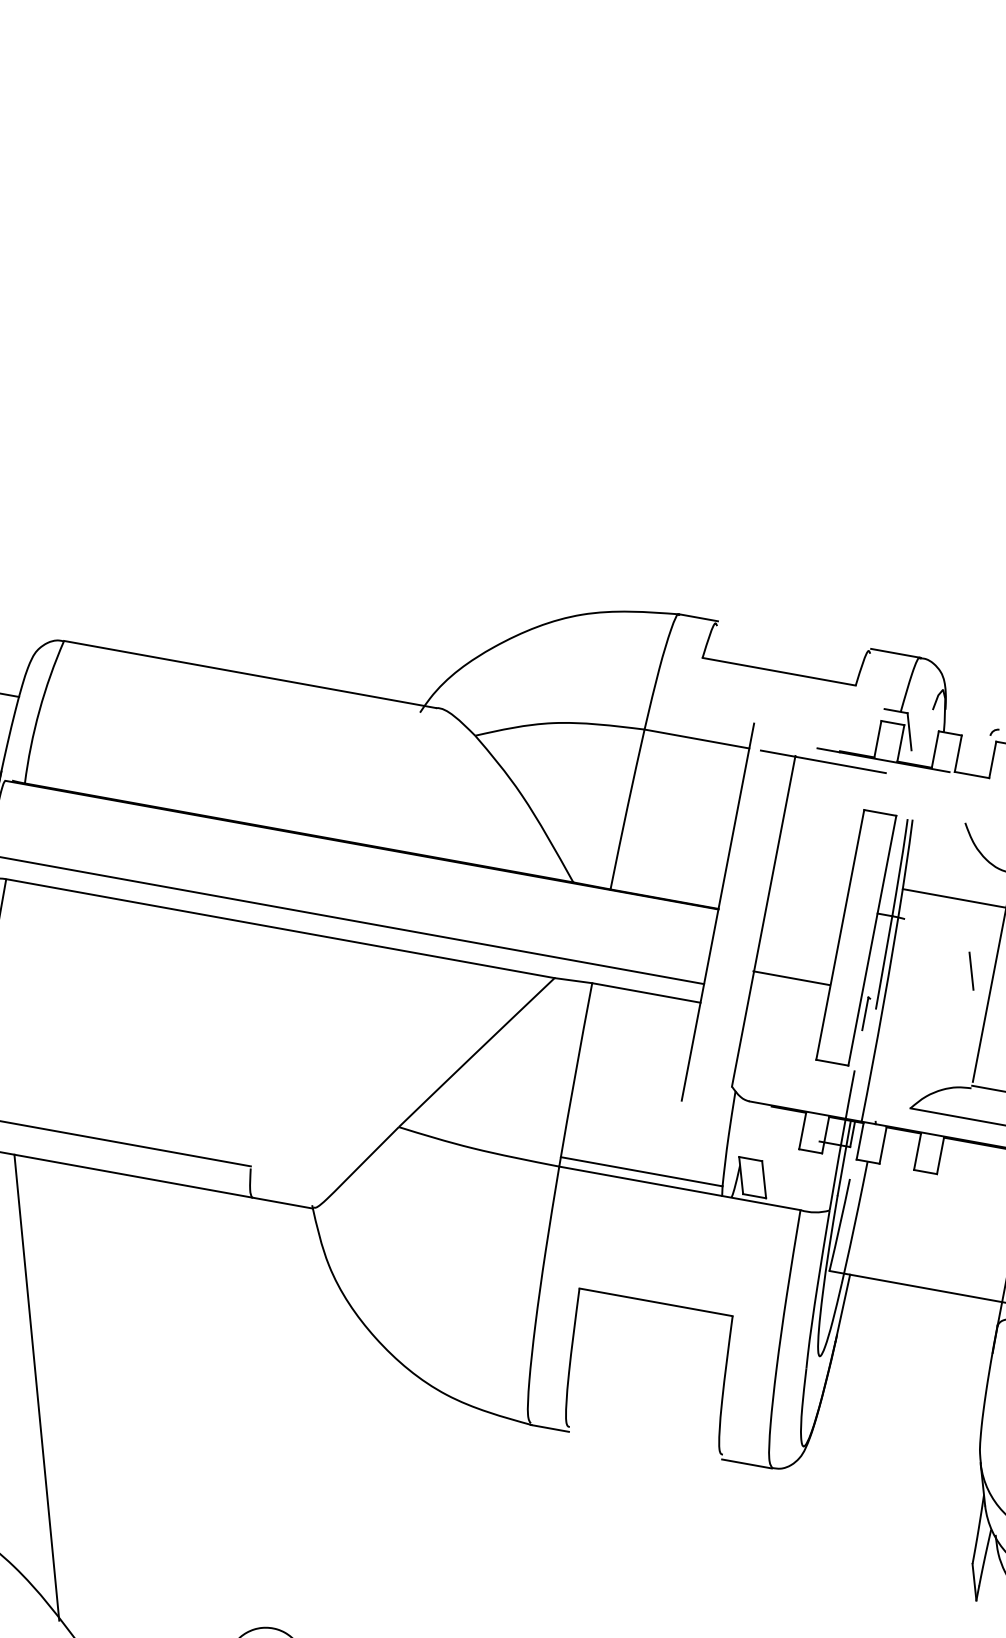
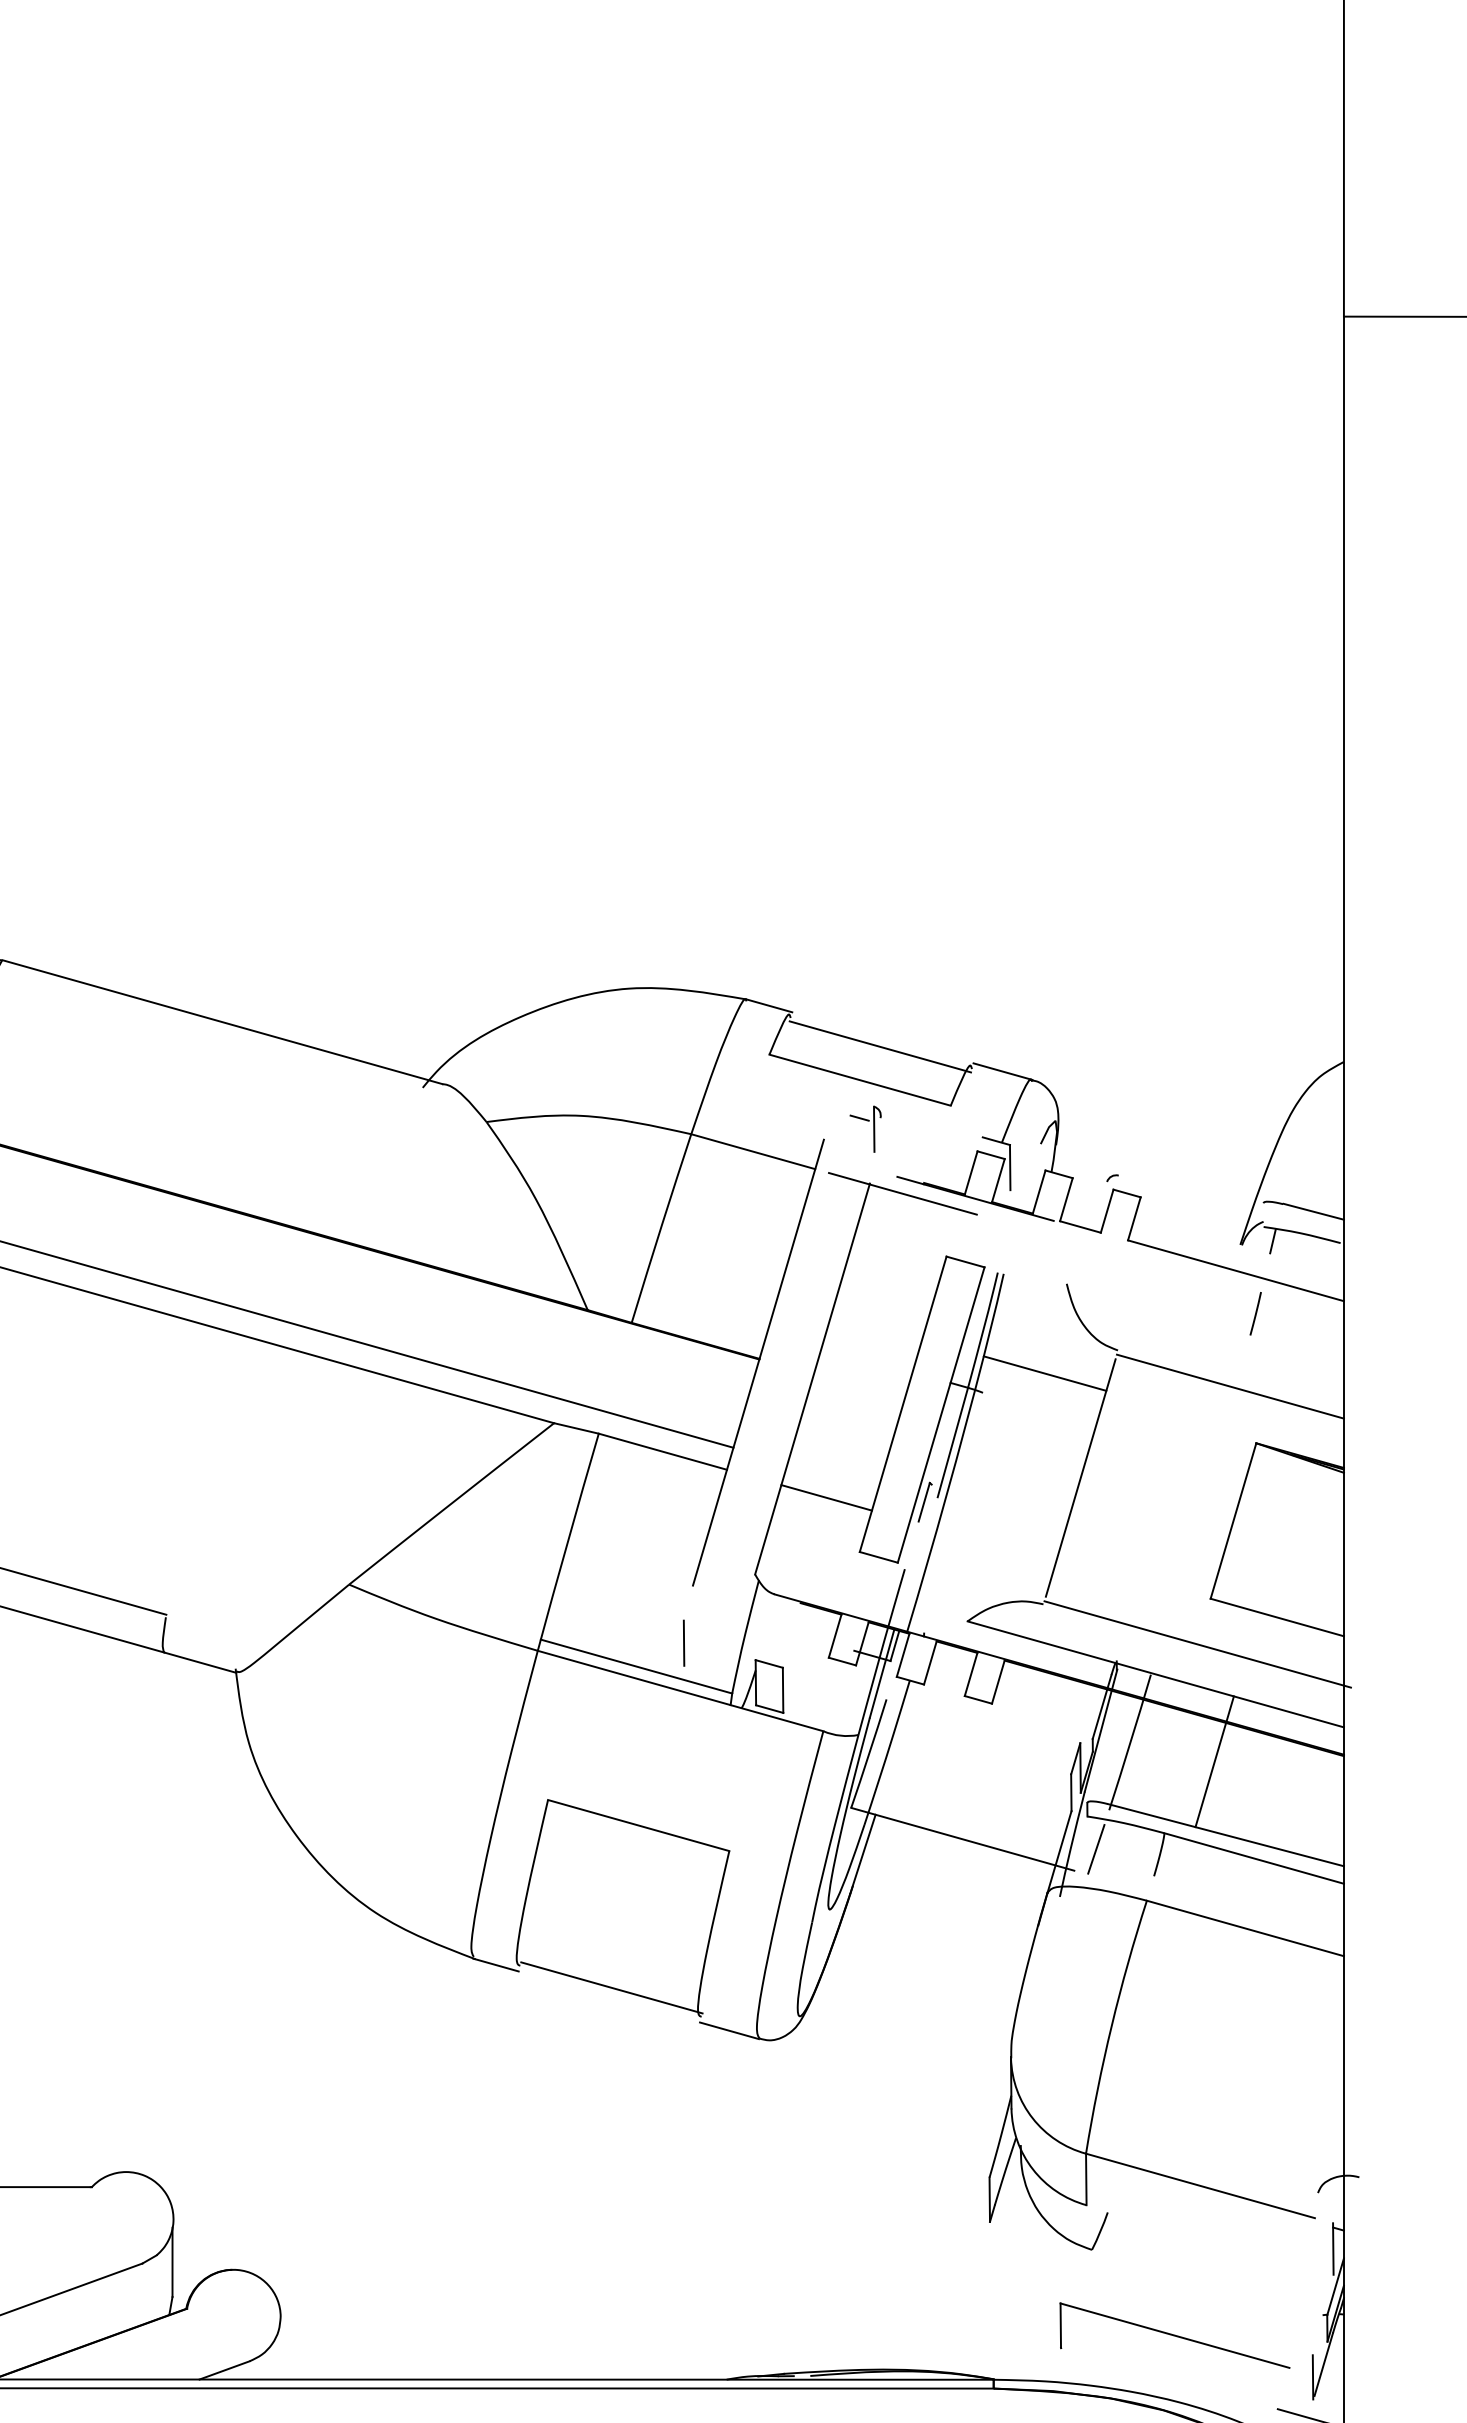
line: (793, 642) -> (880, 1046), added
part: (788, 705) -> (867, 1121), added
line: (971, 970) -> (684, 1642), moved
line: (791, 977) -> (826, 1497), moved
line: (646, 1437) -> (611, 1987), added

